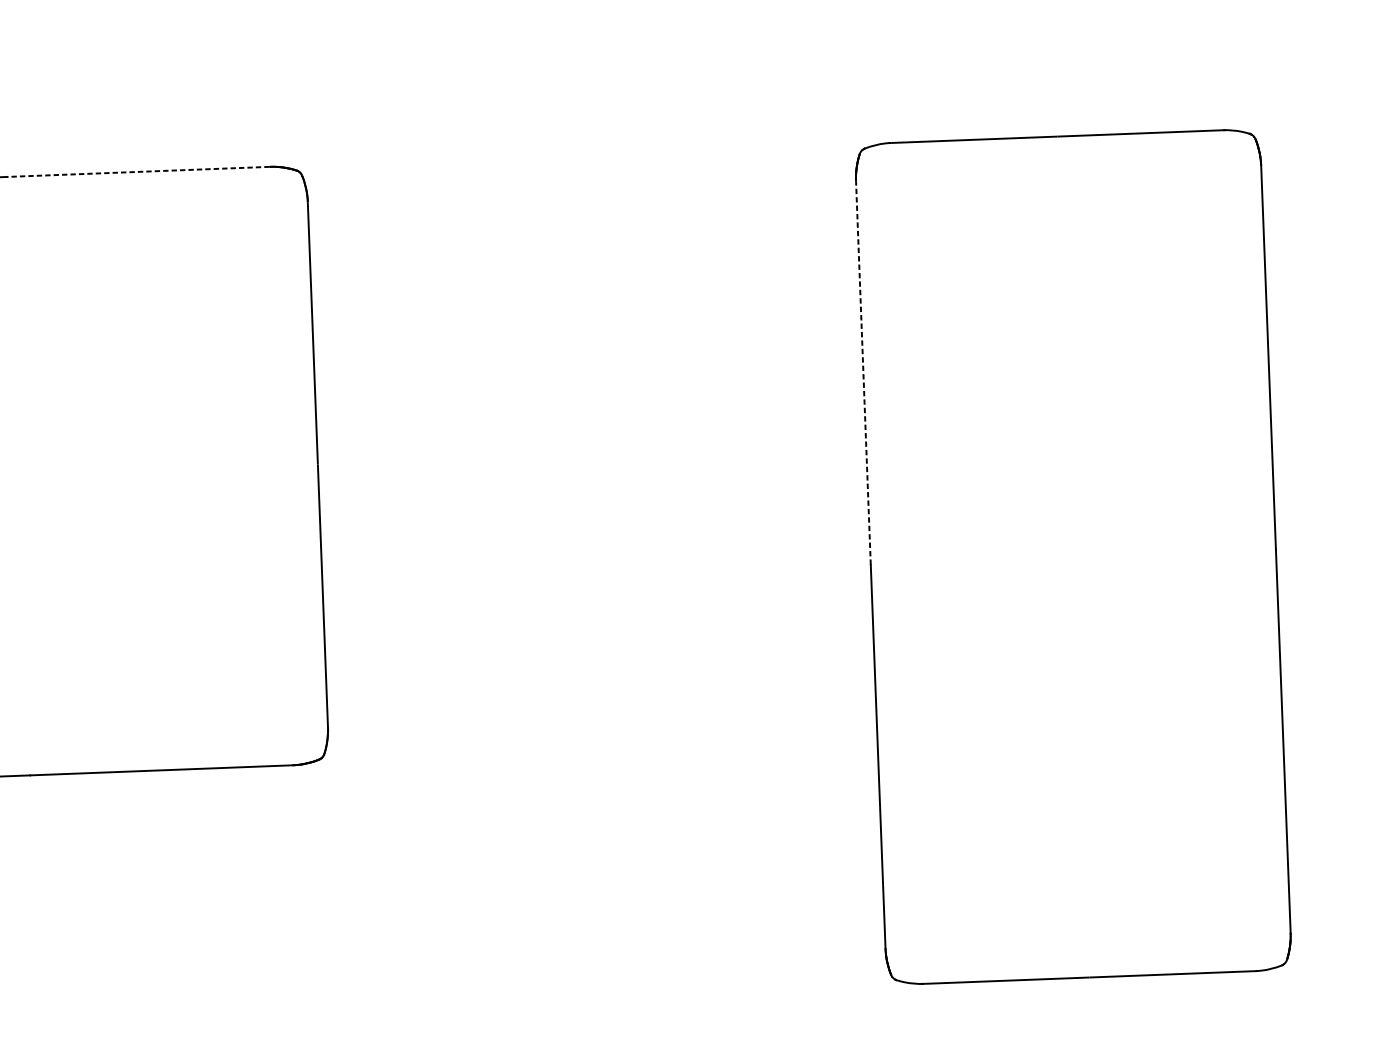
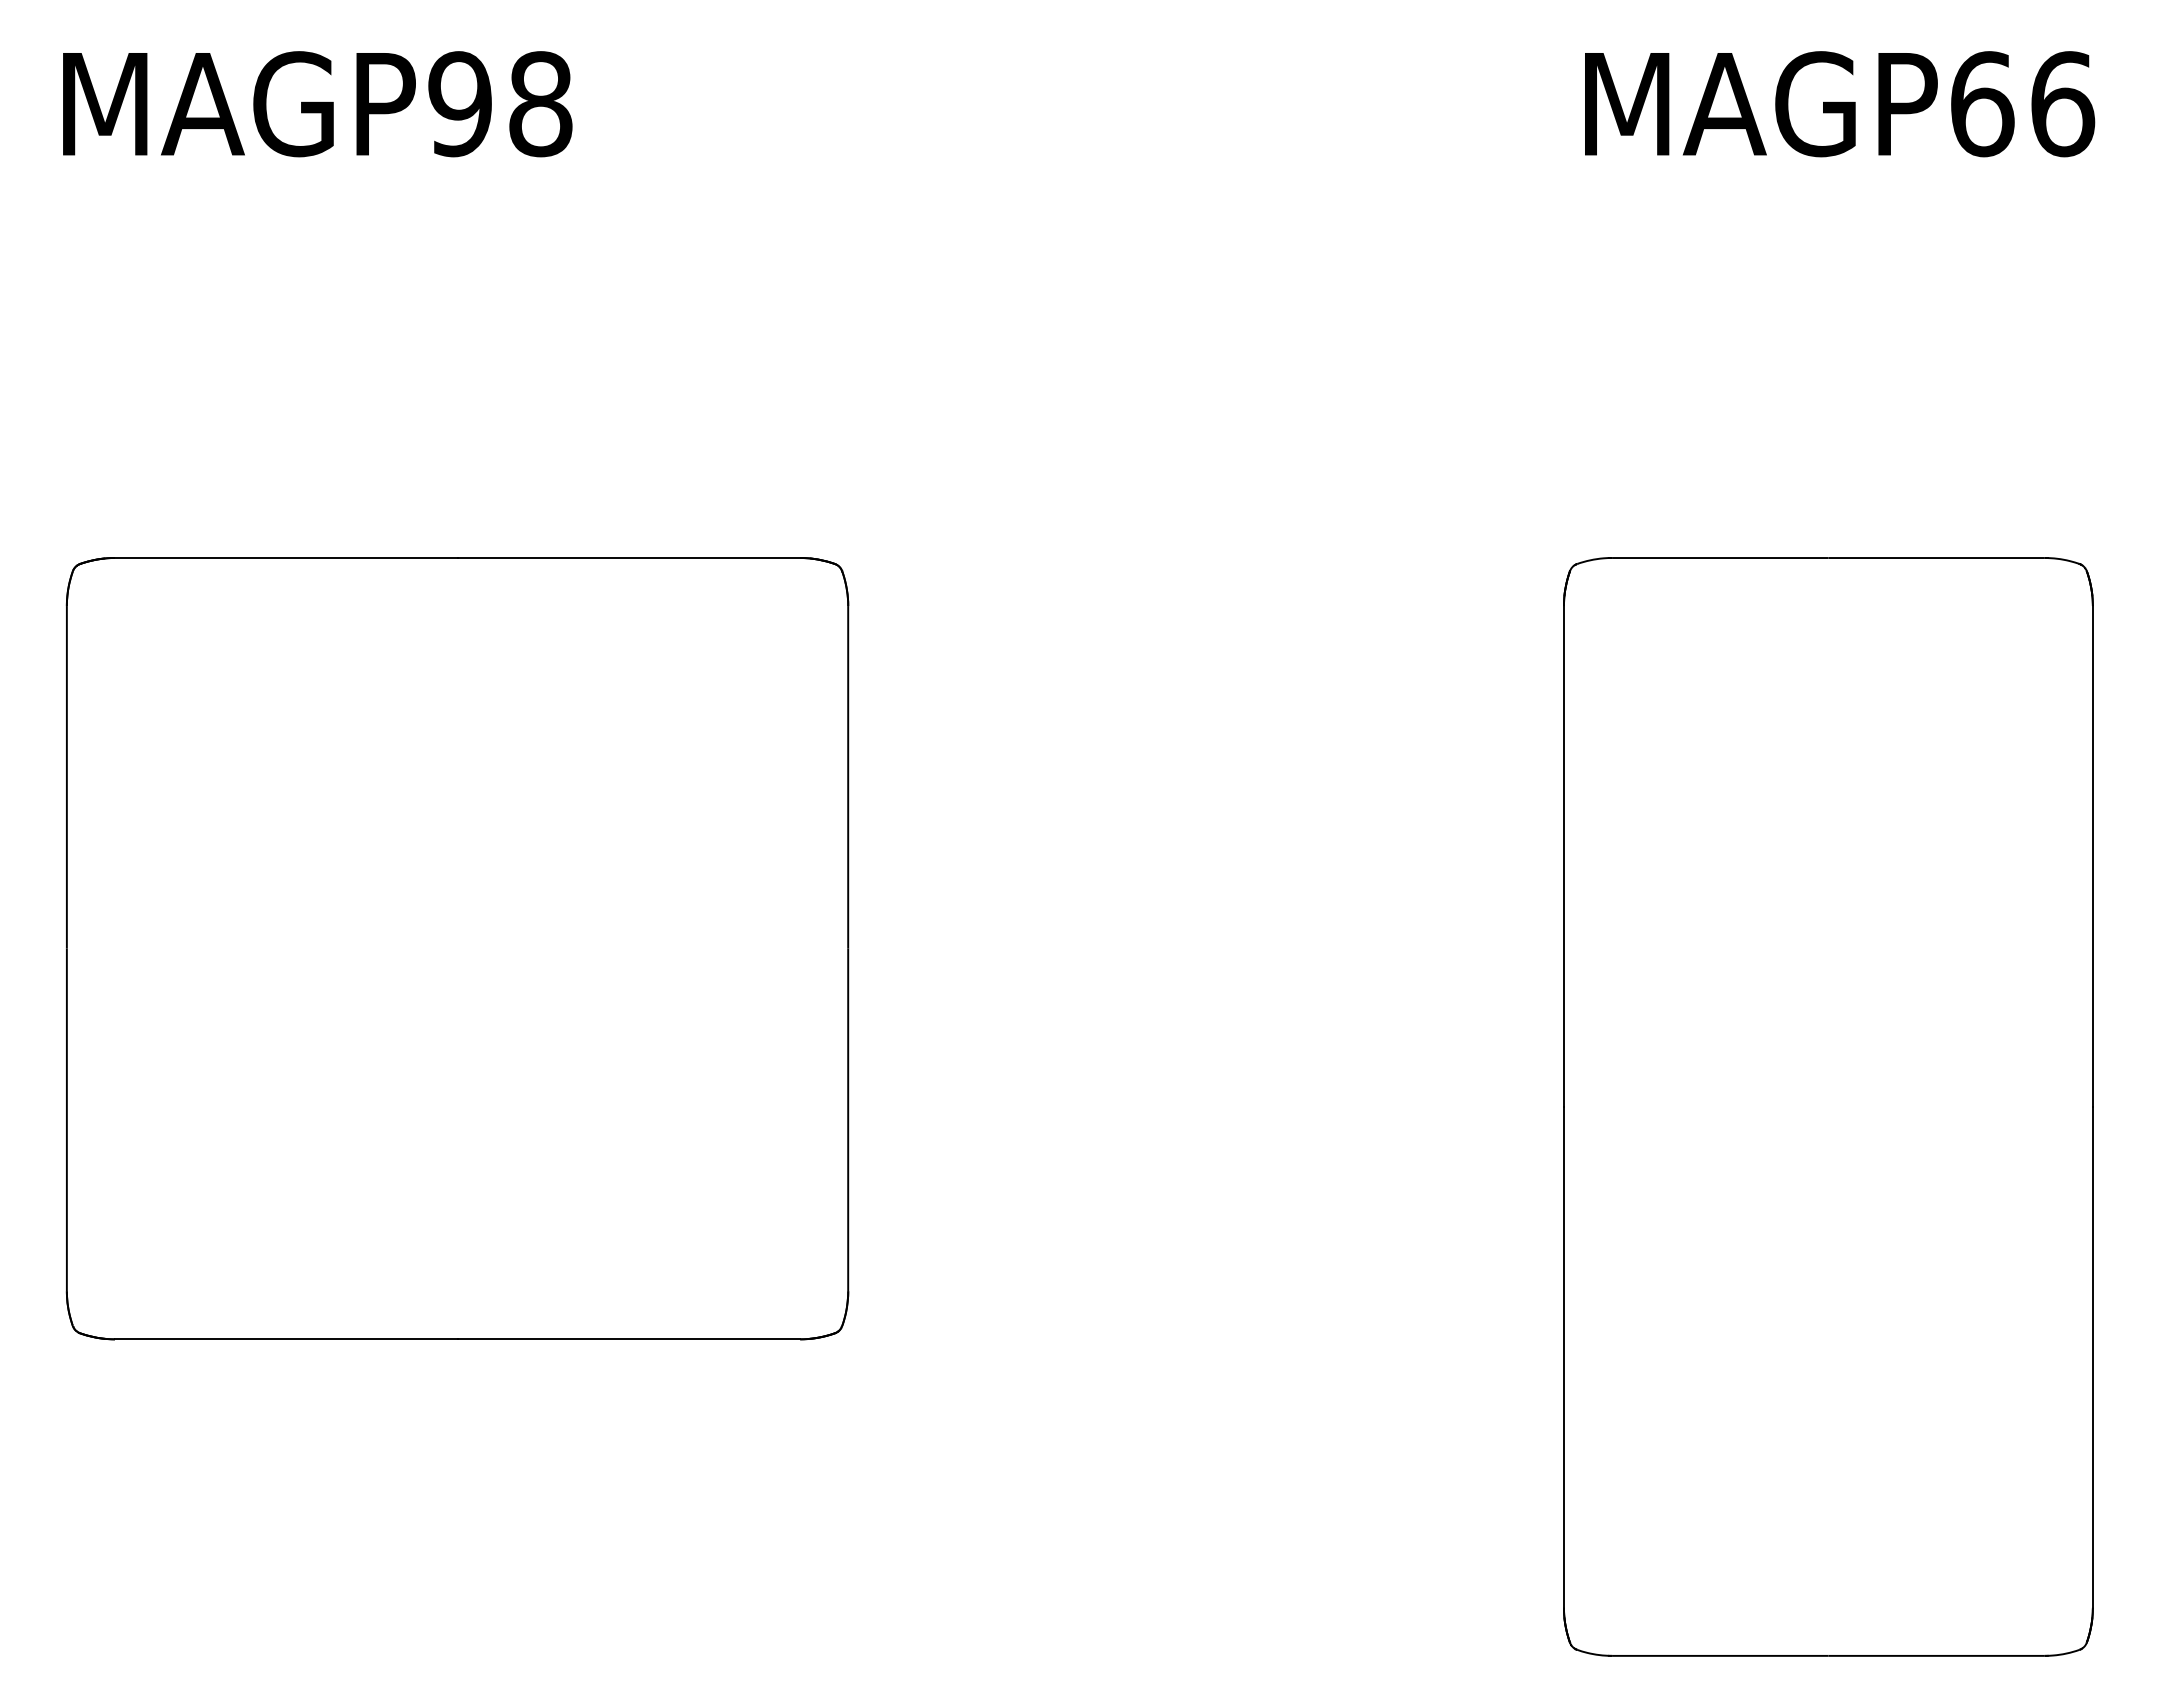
line: (138, 172) -> (628, 558), dashed -> solid
line: (863, 372) -> (1563, 855), dashed -> solid

